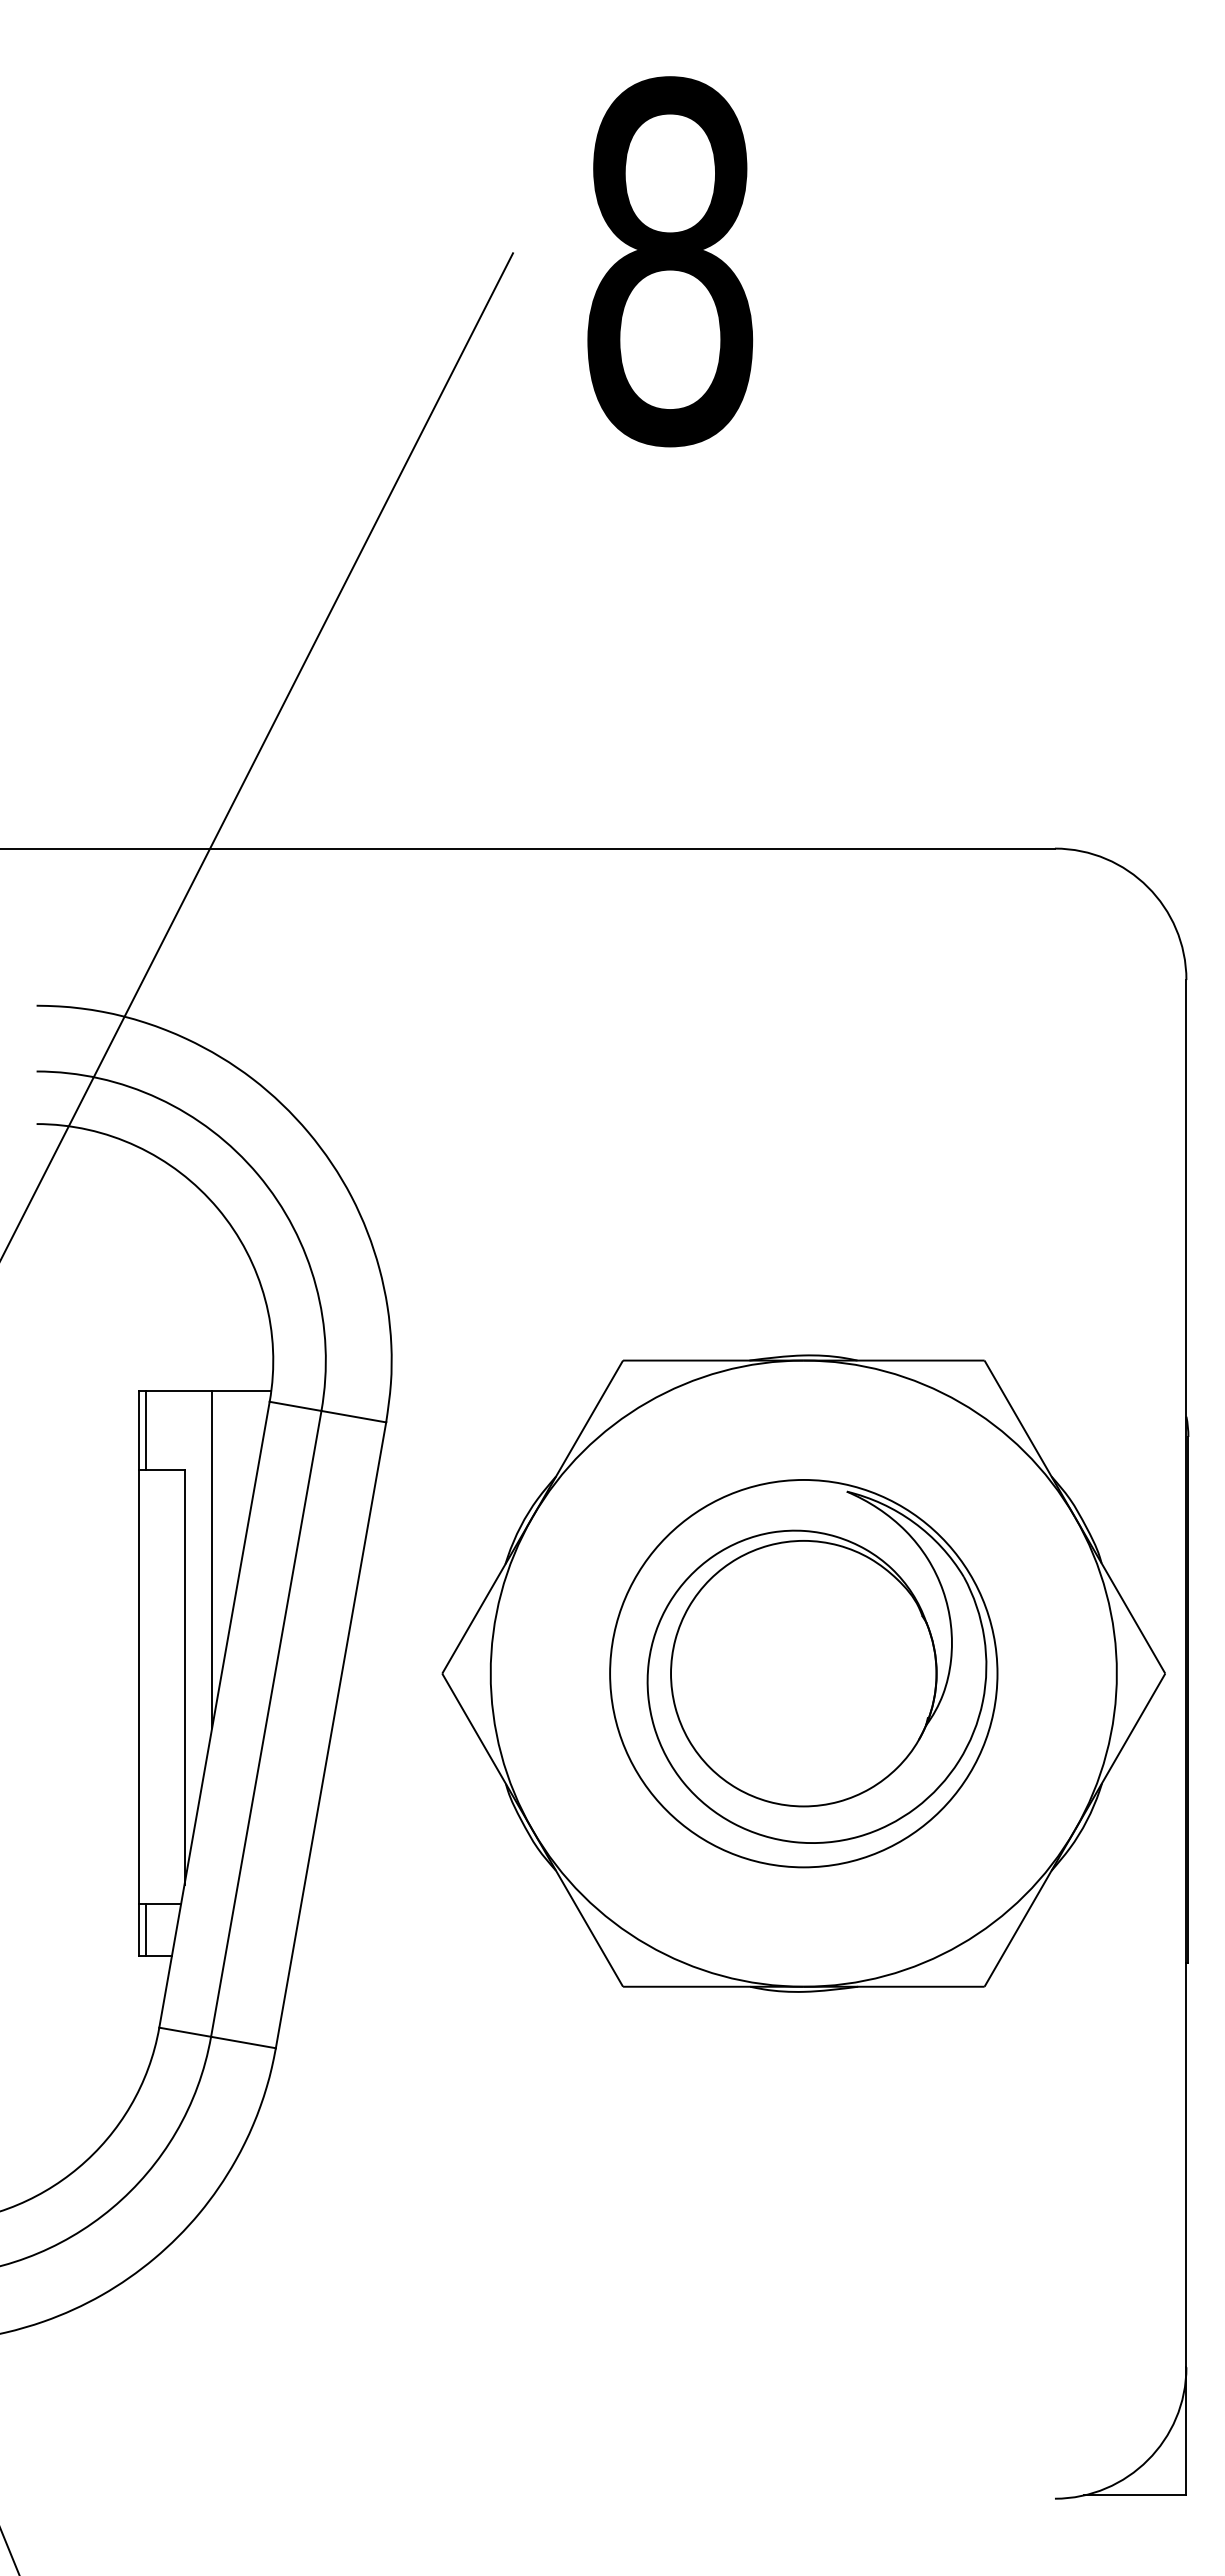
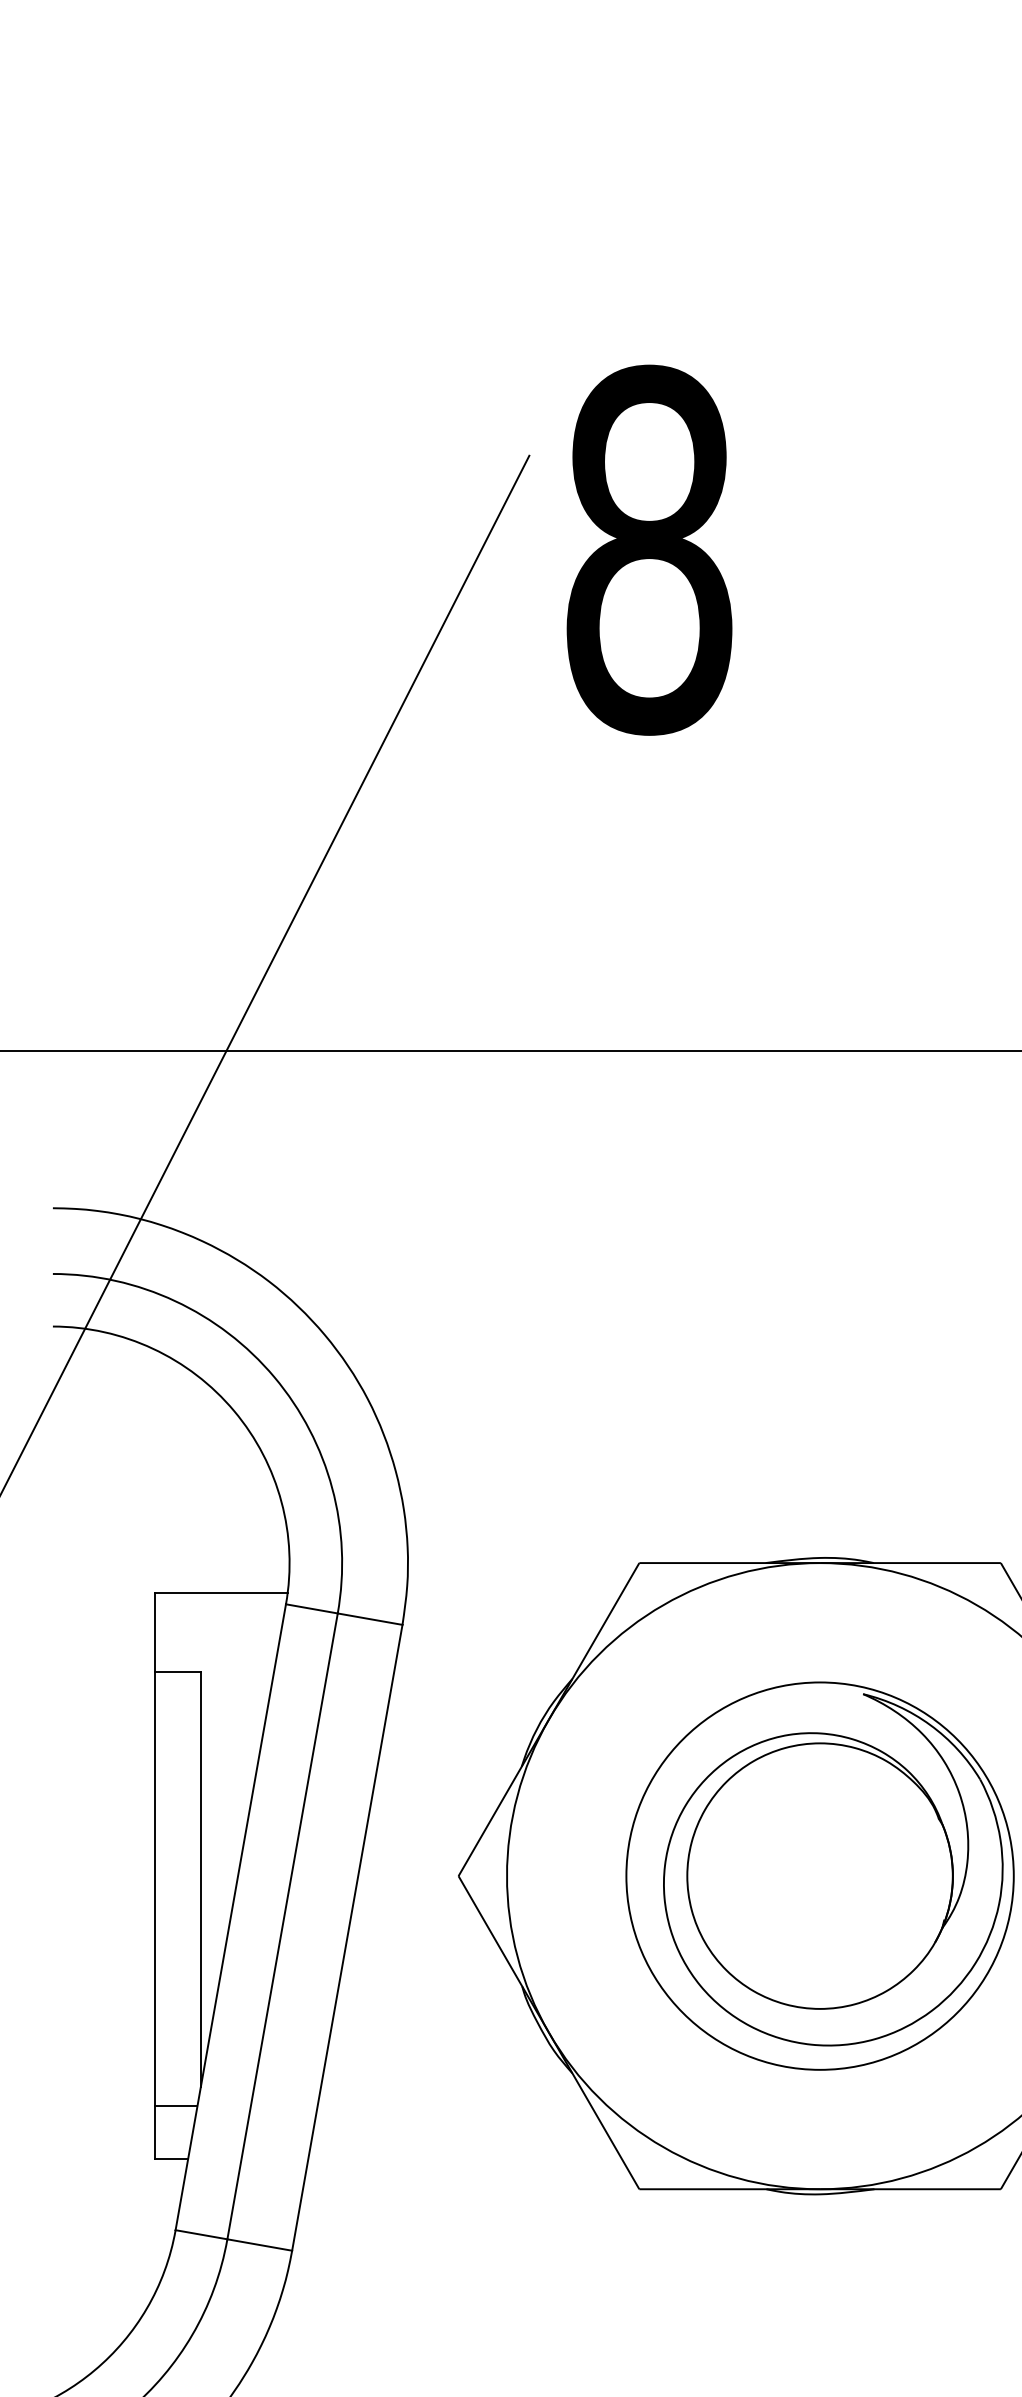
text: (670, 261) -> (649, 549), moved
line: (146, 1429) -> (162, 1631), removed
line: (212, 1559) -> (228, 1761), removed
line: (146, 1929) -> (162, 2131), removed

